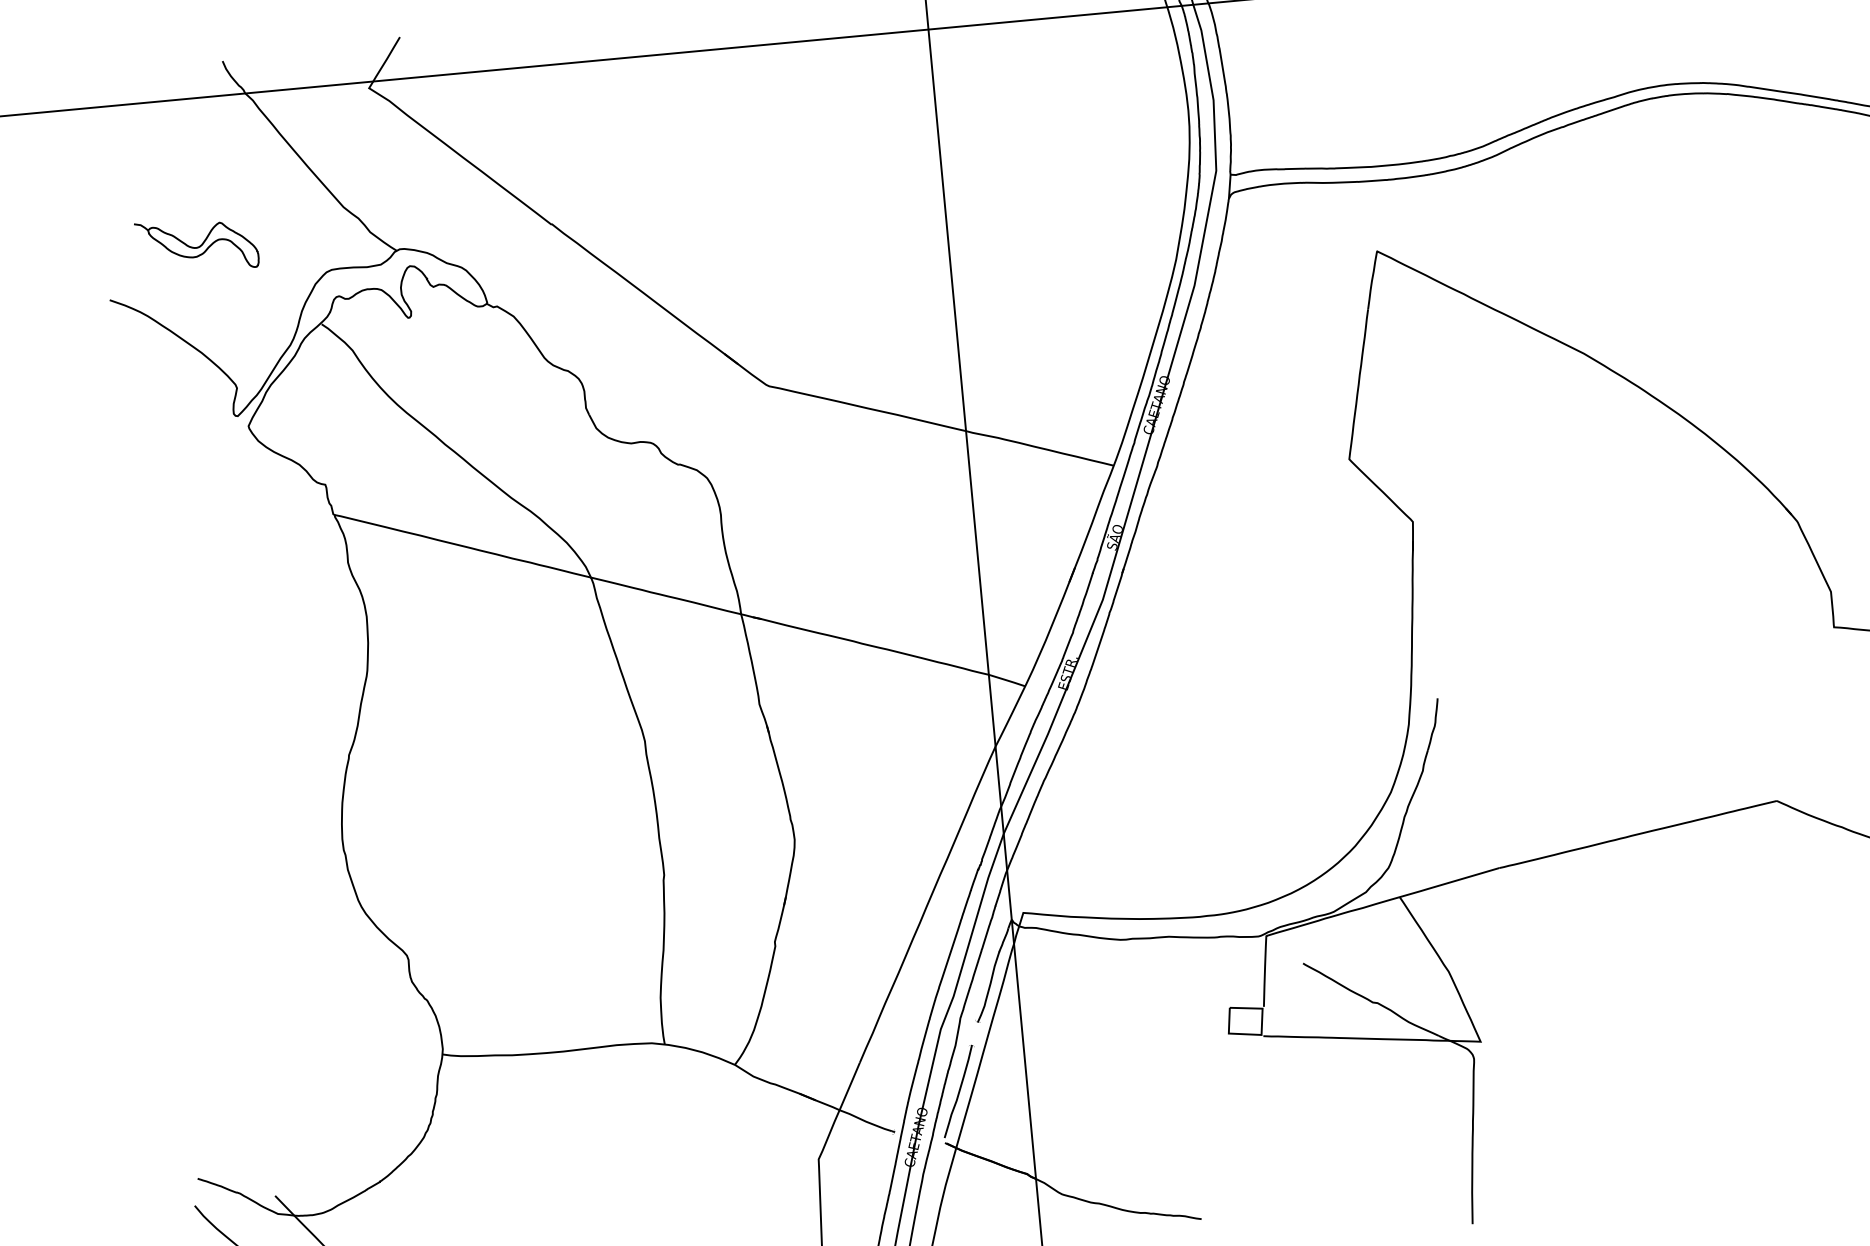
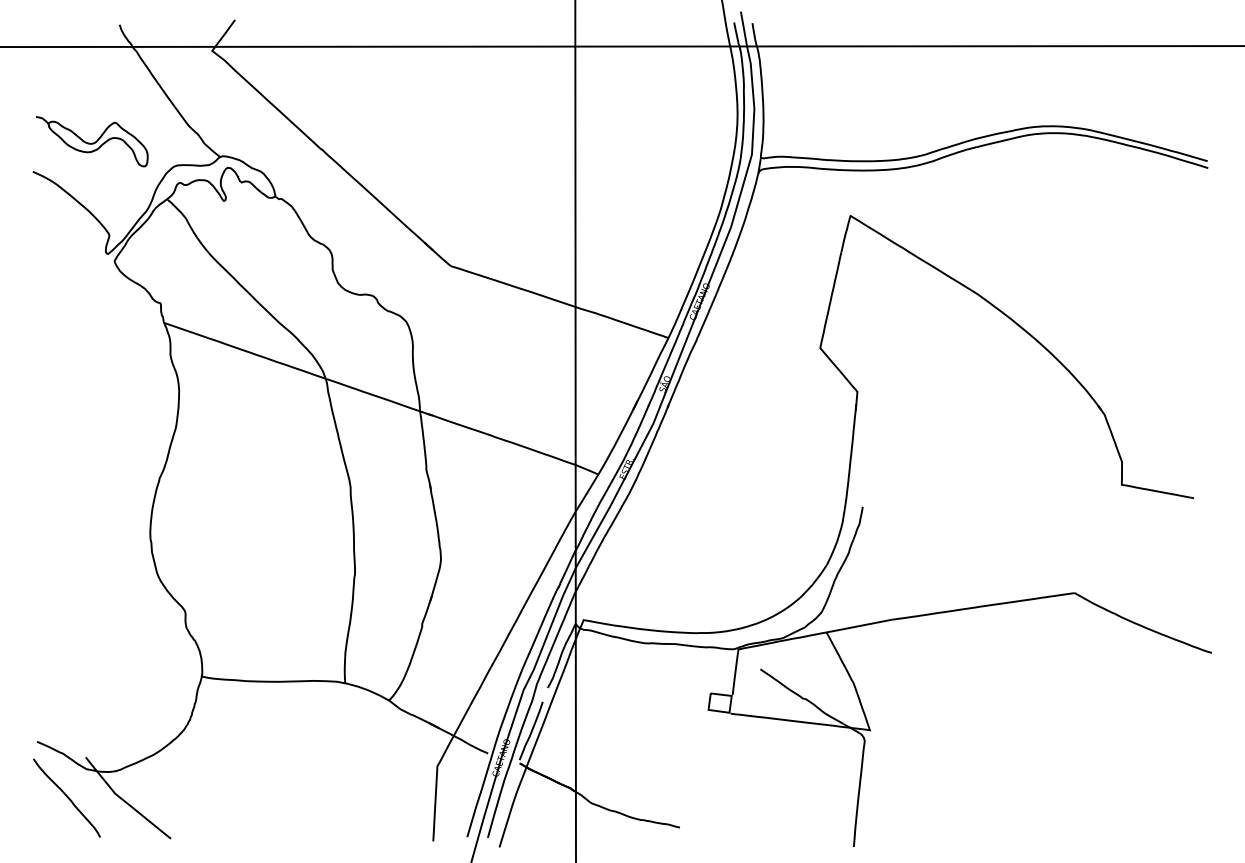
part: (197, 245) -> (92, 141), size x1.43

